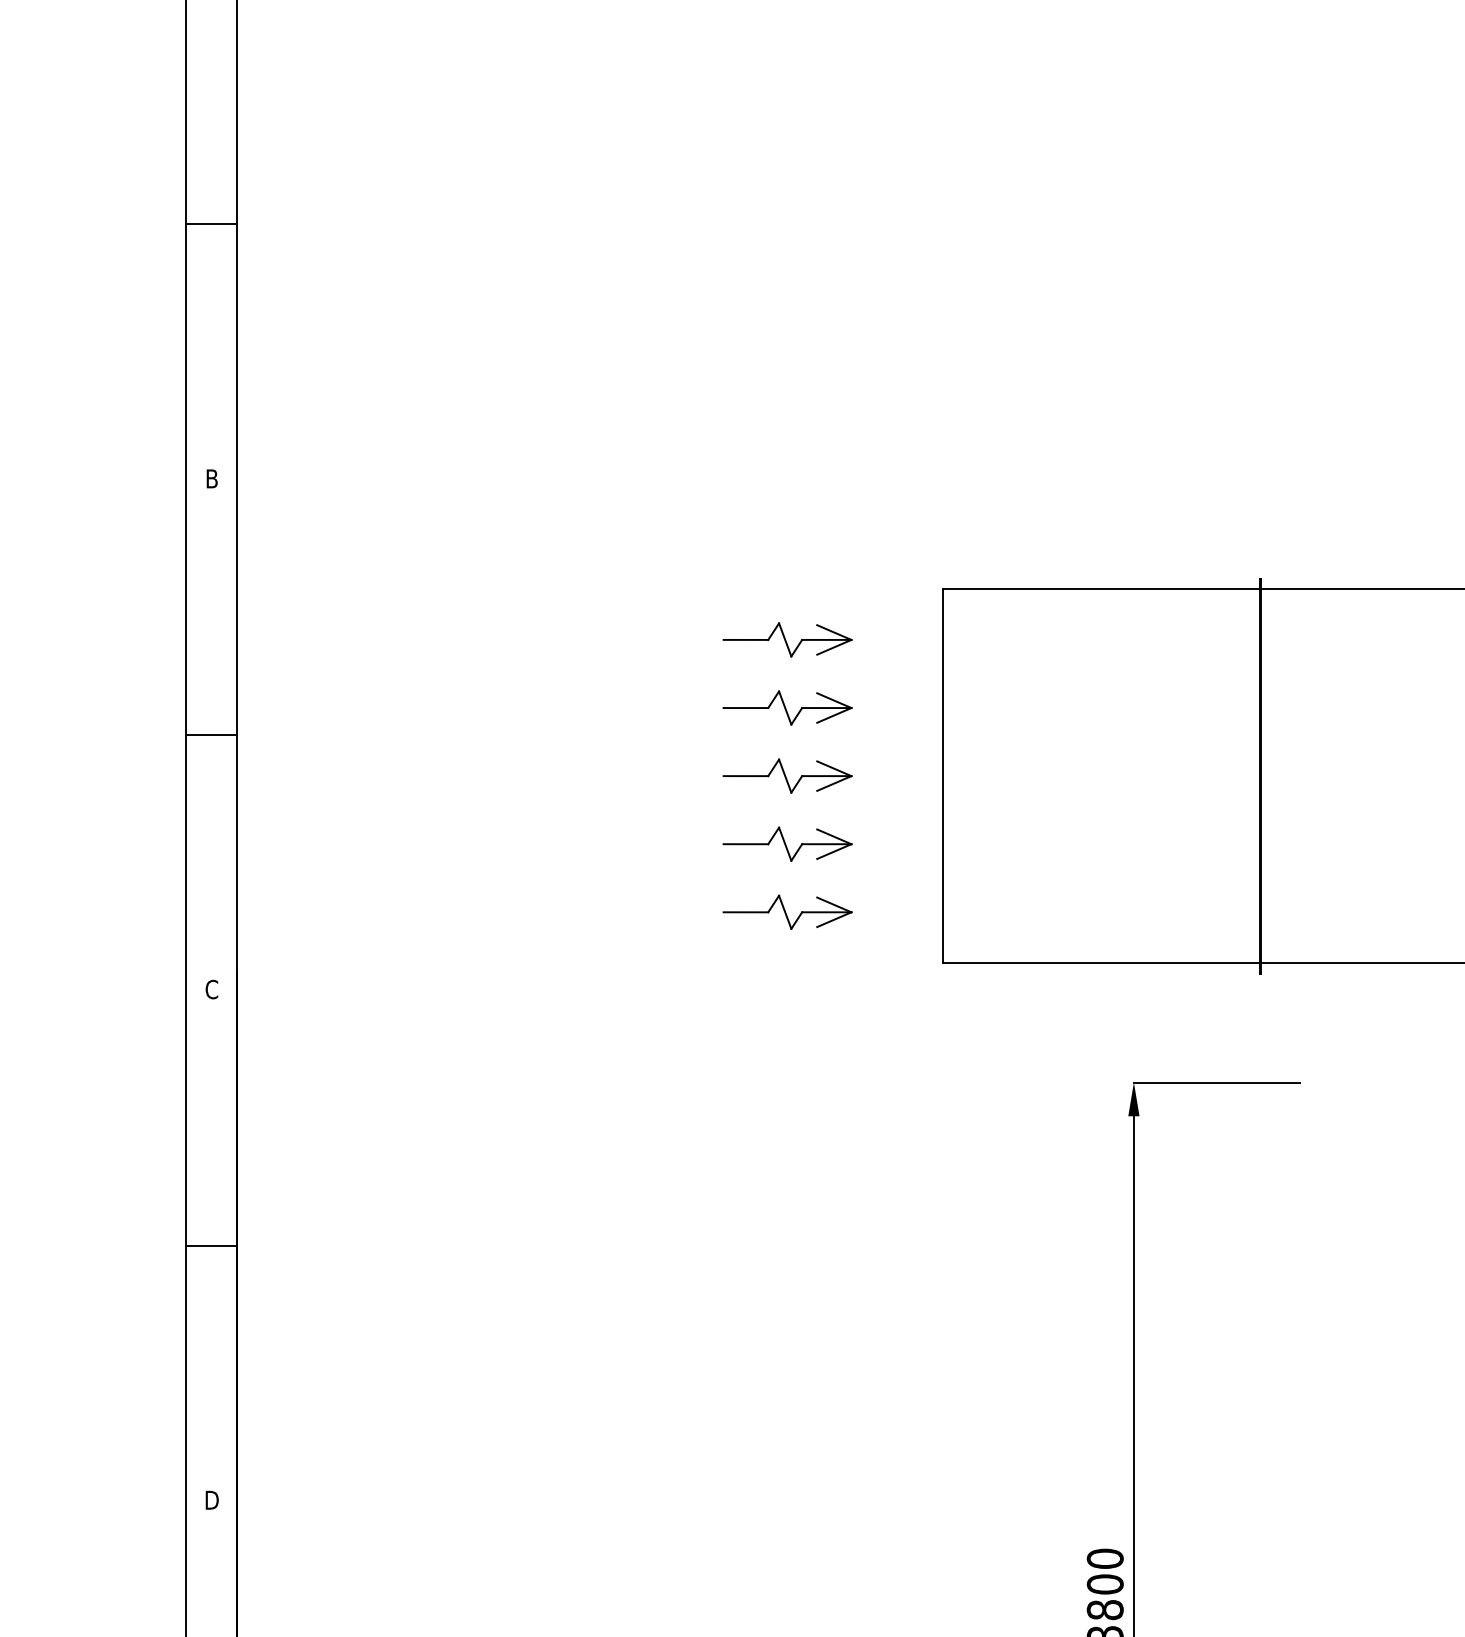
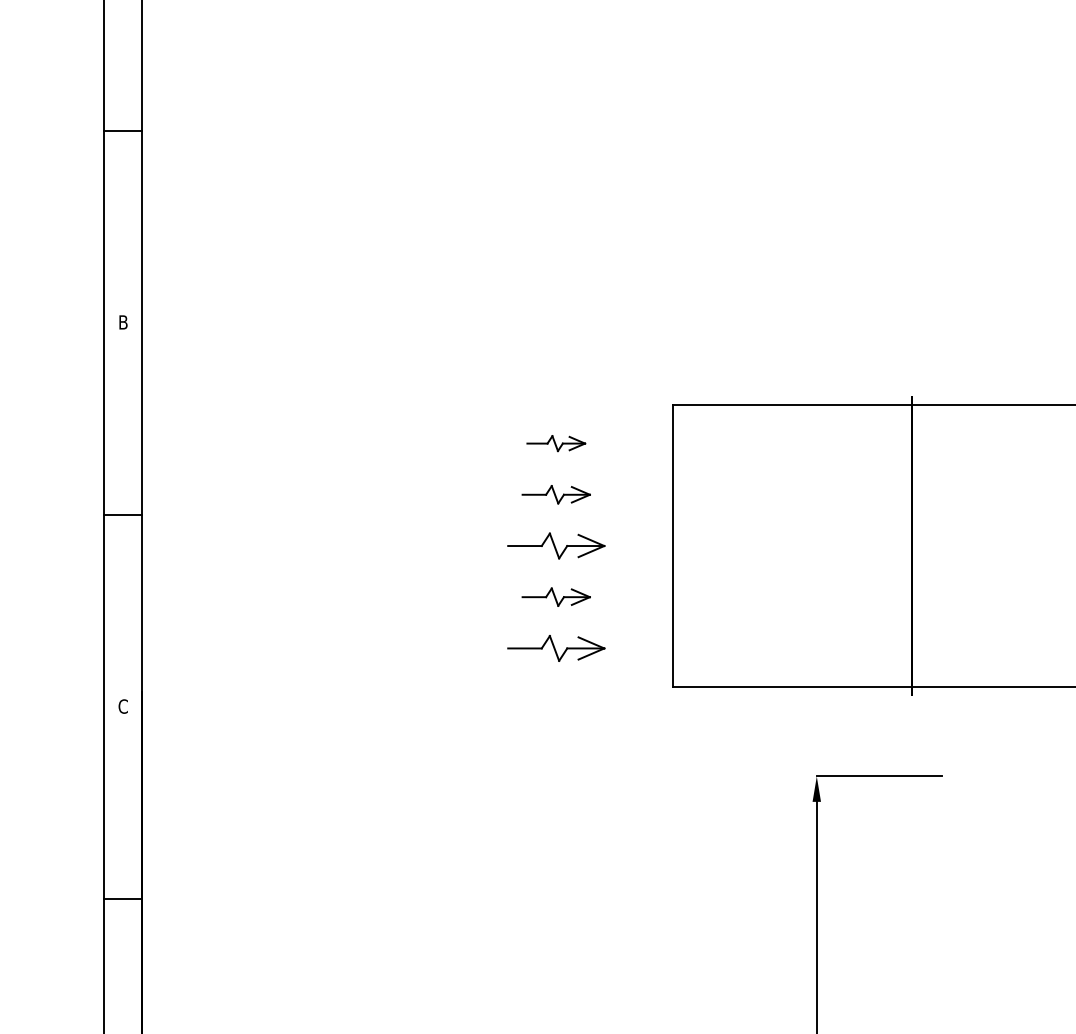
part: (787, 639) -> (556, 443), size x0.6
part: (787, 707) -> (556, 494), size x0.7
part: (787, 843) -> (556, 596), size x0.7

